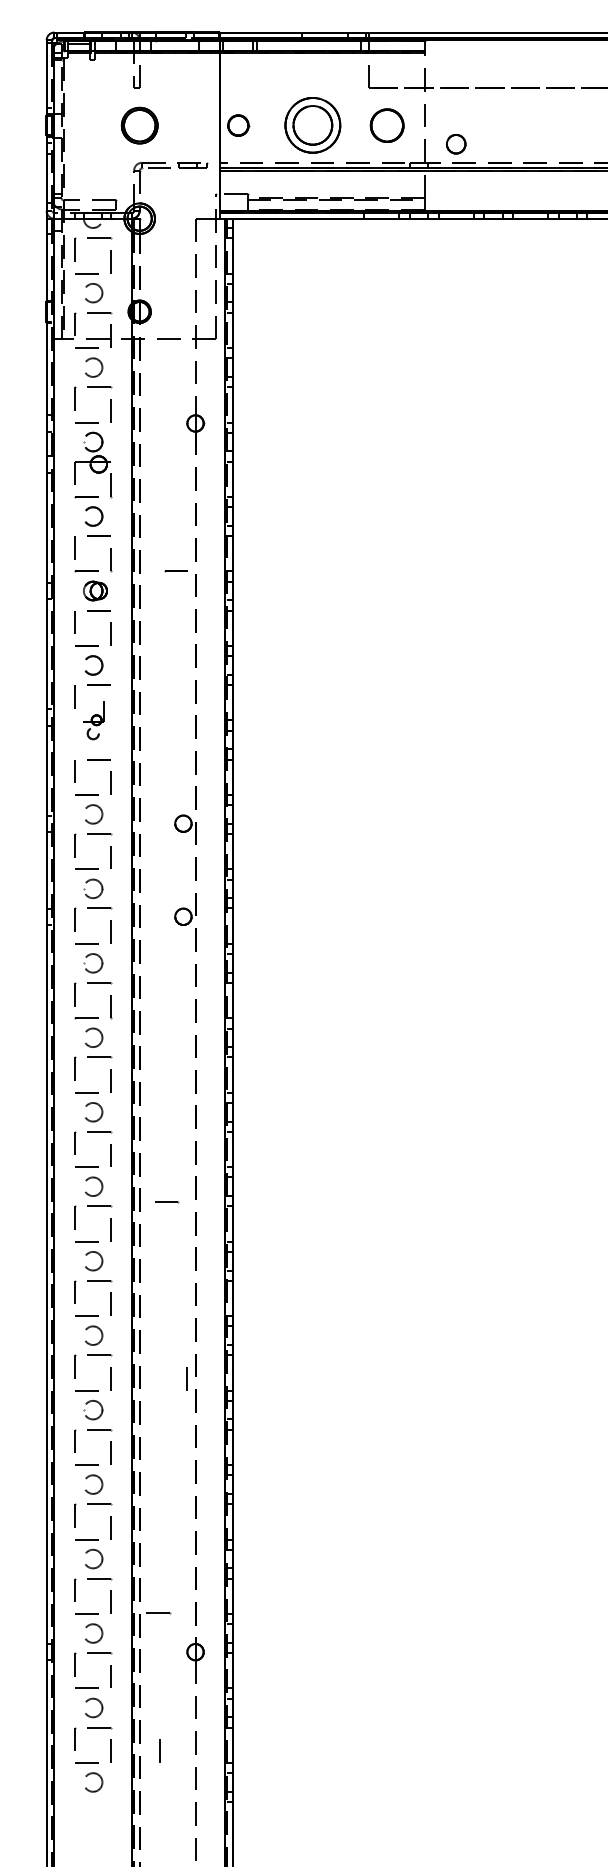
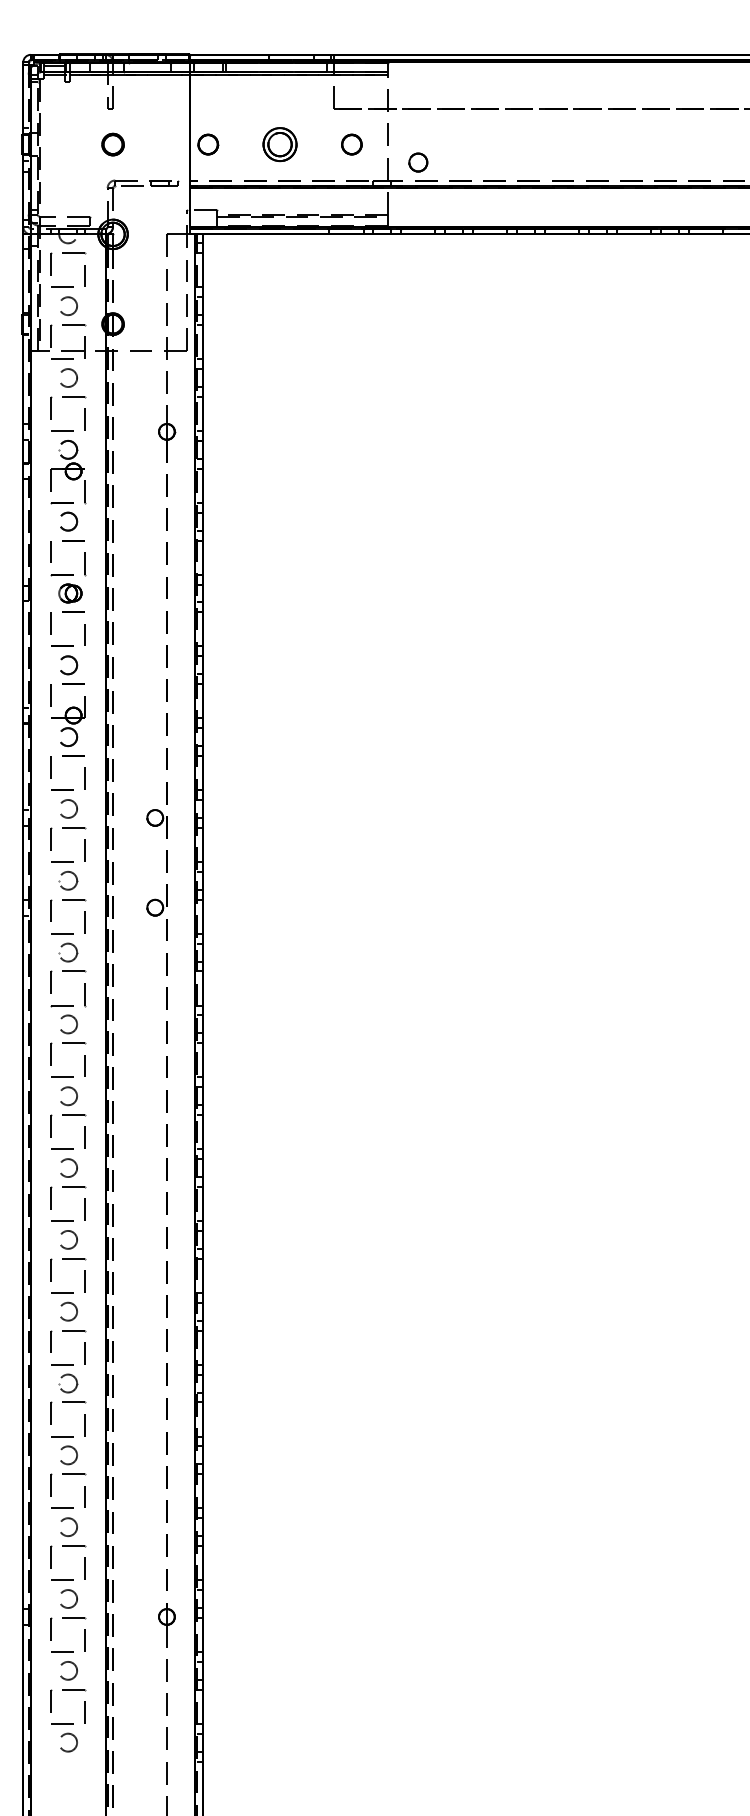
part: (139, 125) -> (112, 144), size x0.62
part: (312, 125) -> (279, 144), size x0.62
part: (386, 125) -> (351, 144), size x0.62
line: (175, 572) -> (147, 575), removed
part: (93, 723) -> (68, 721), size x1.67
line: (167, 1202) -> (139, 1183), removed
line: (185, 1378) -> (157, 1353), removed
line: (158, 1613) -> (131, 1579), removed
line: (158, 1751) -> (131, 1712), removed

